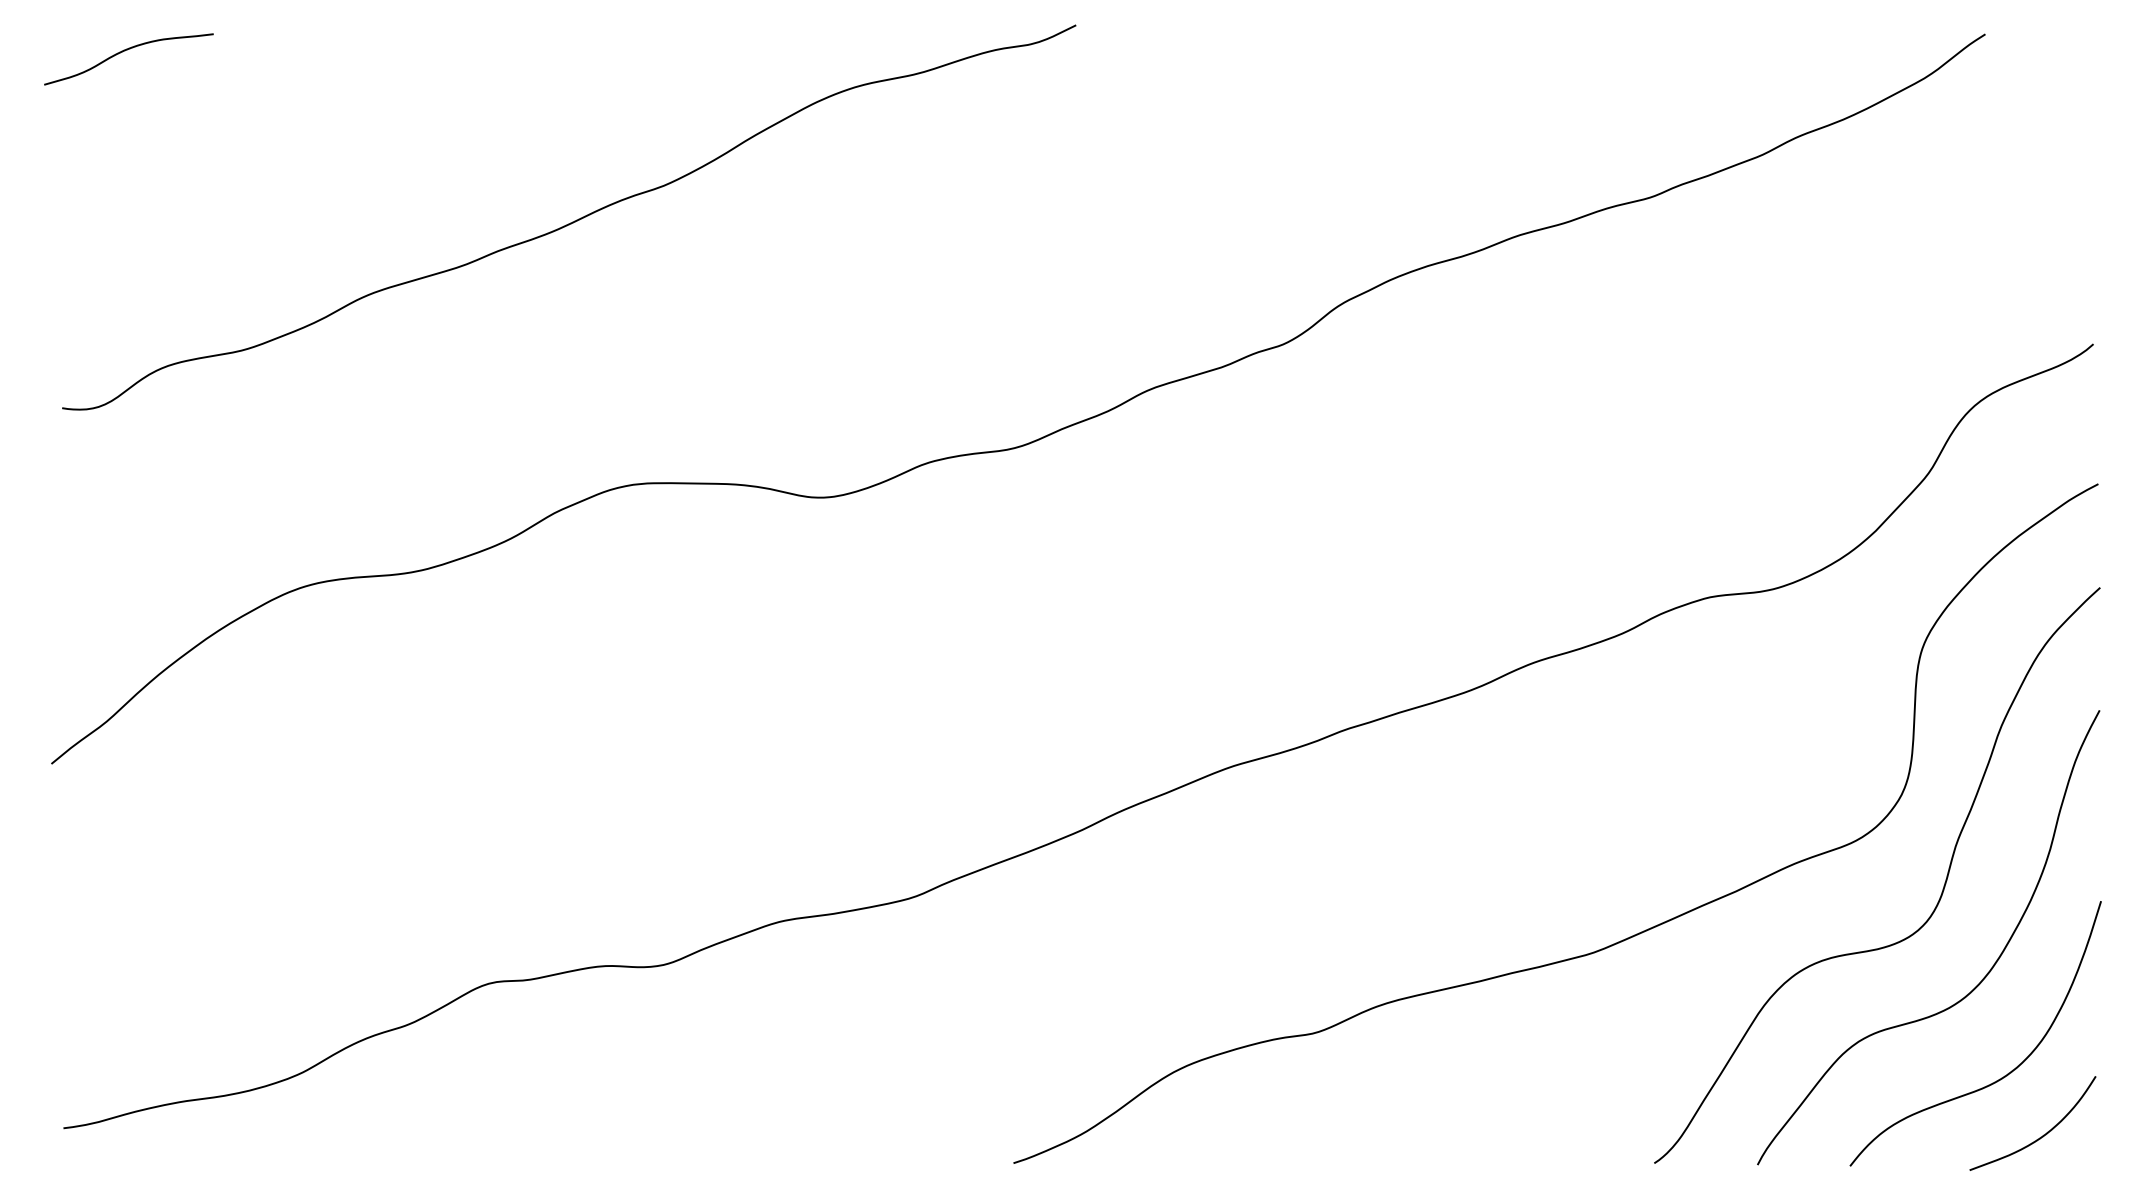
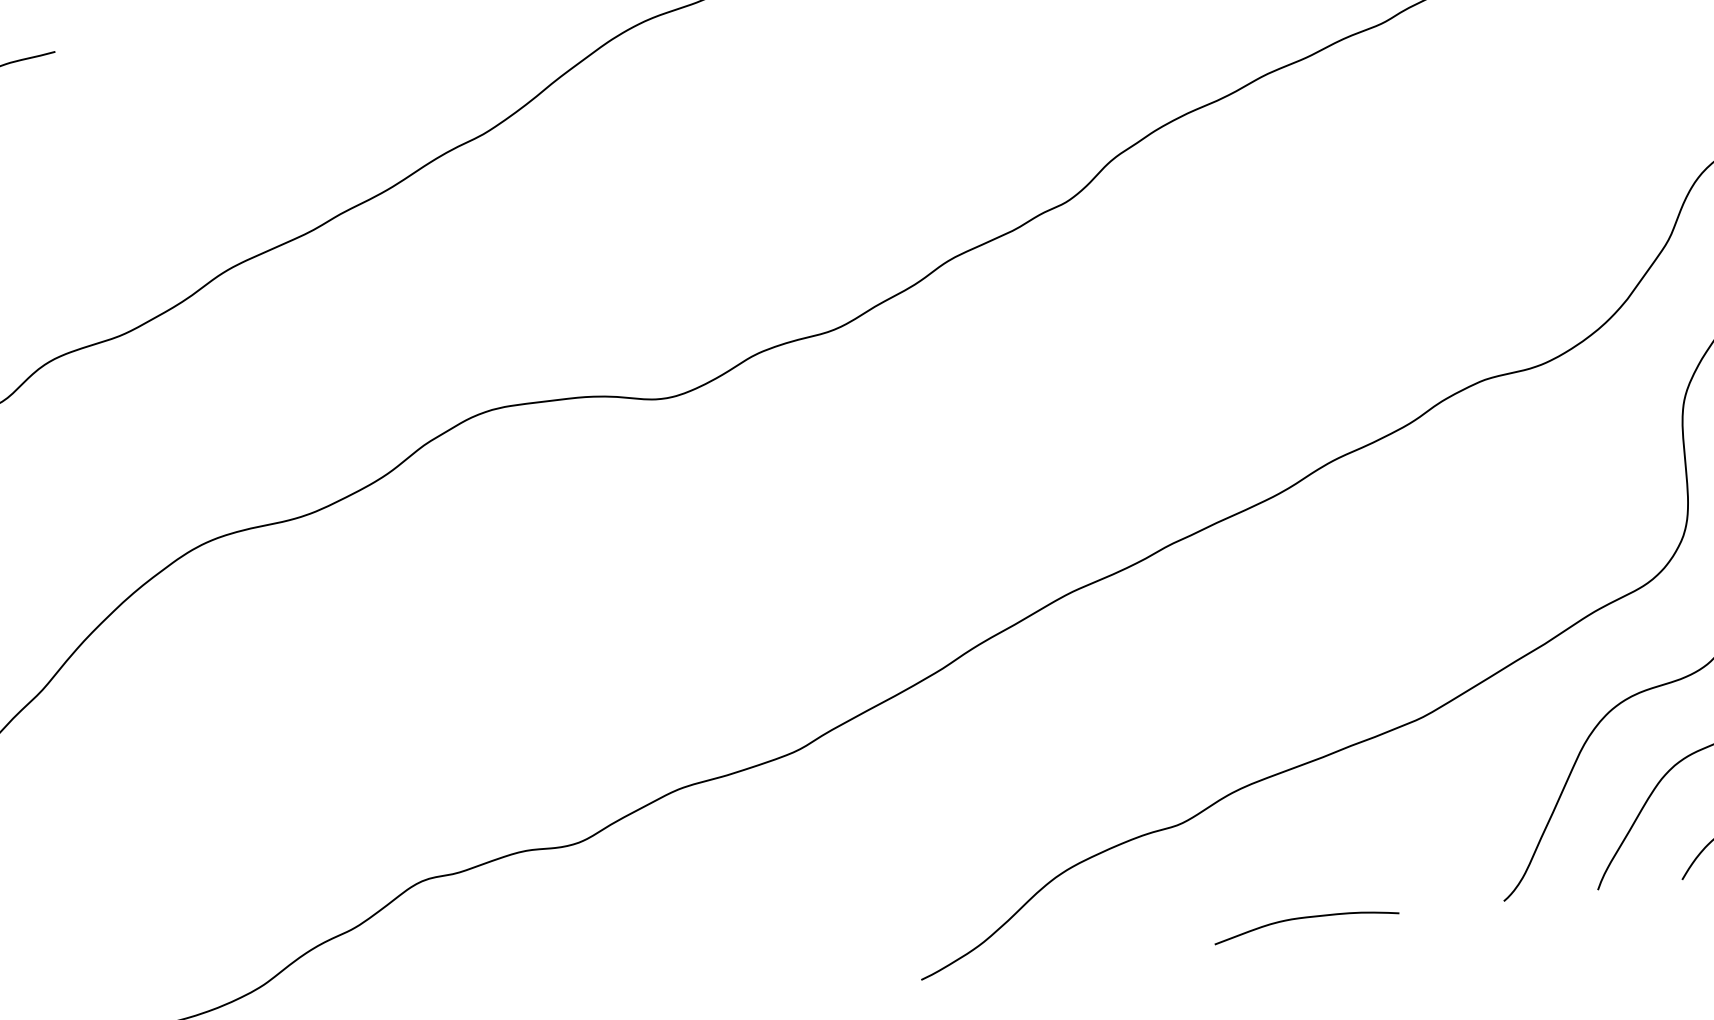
curve: (1437, 1152) -> (1305, 918), added

